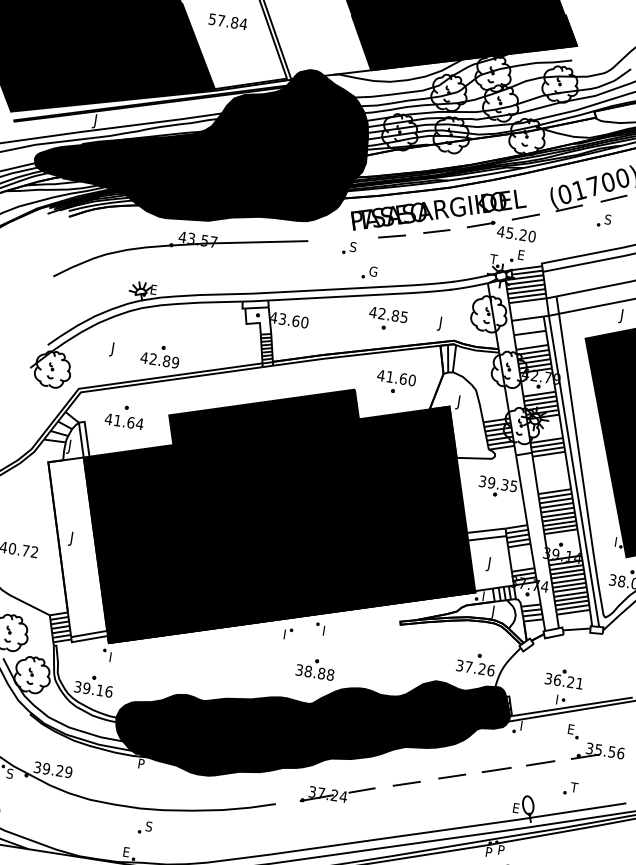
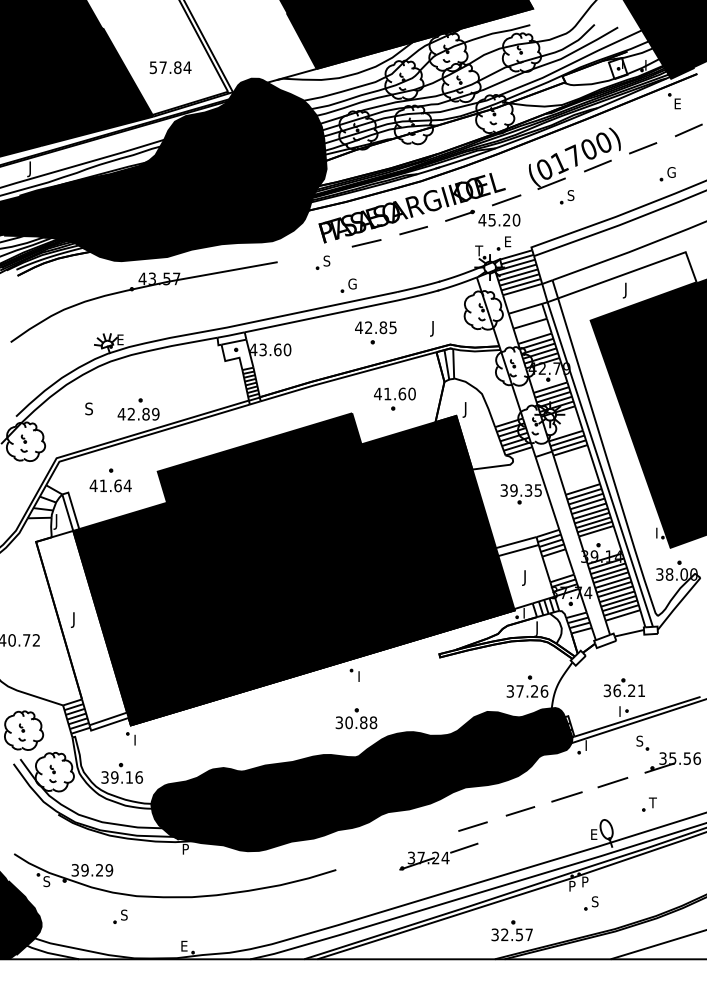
text: (228, 21) -> (170, 67), moved
part: (604, 220) -> (567, 197), moved
text: (113, 349) -> (87, 410), J -> S
part: (288, 633) -> (321, 685), removed
text: (307, 671) -> (348, 722), 38.88 -> 30.88
text: (570, 728) -> (639, 740), E -> S
part: (337, 794) -> (438, 856), moved
part: (145, 827) -> (120, 916), moved

